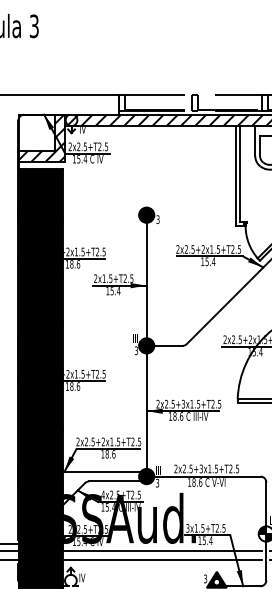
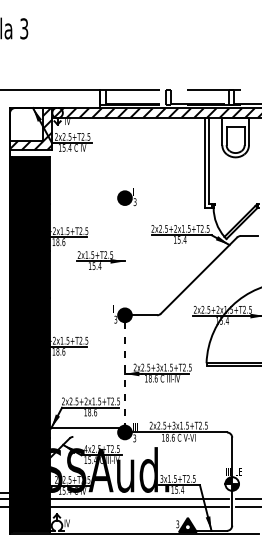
line: (146, 280) -> (124, 256), removed
line: (146, 410) -> (124, 373), solid -> dashed
line: (114, 481) -> (96, 436), removed

